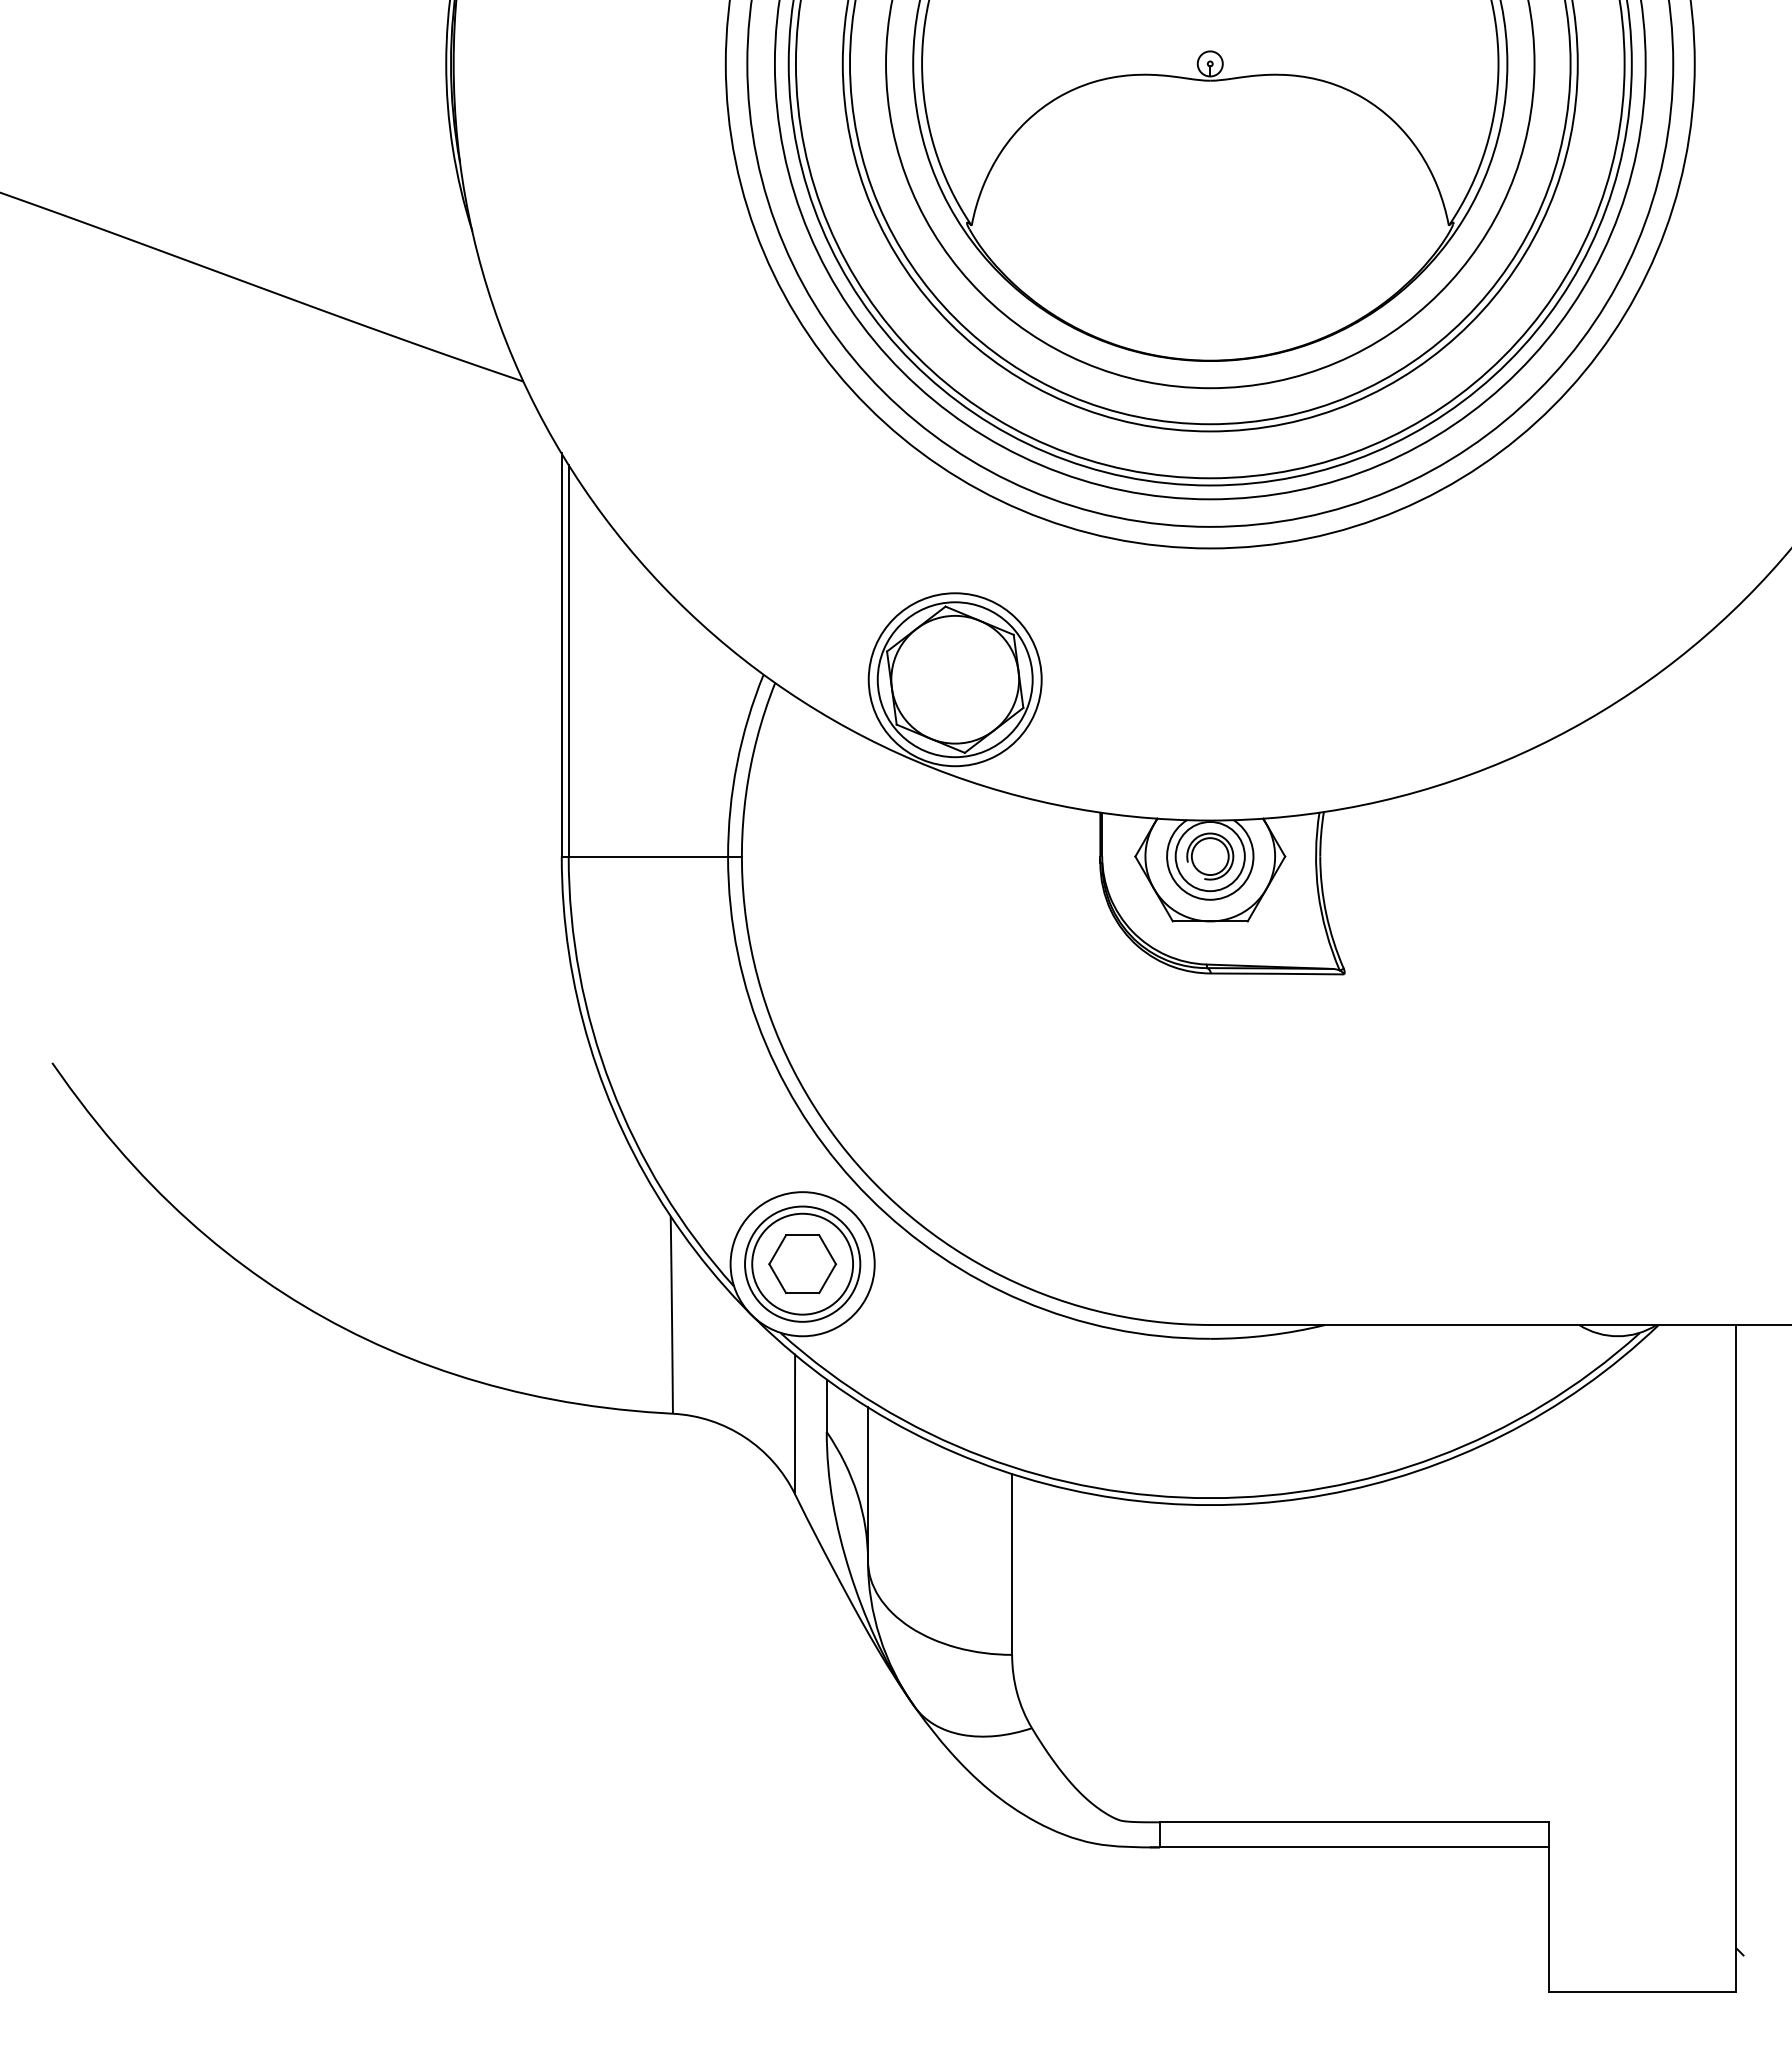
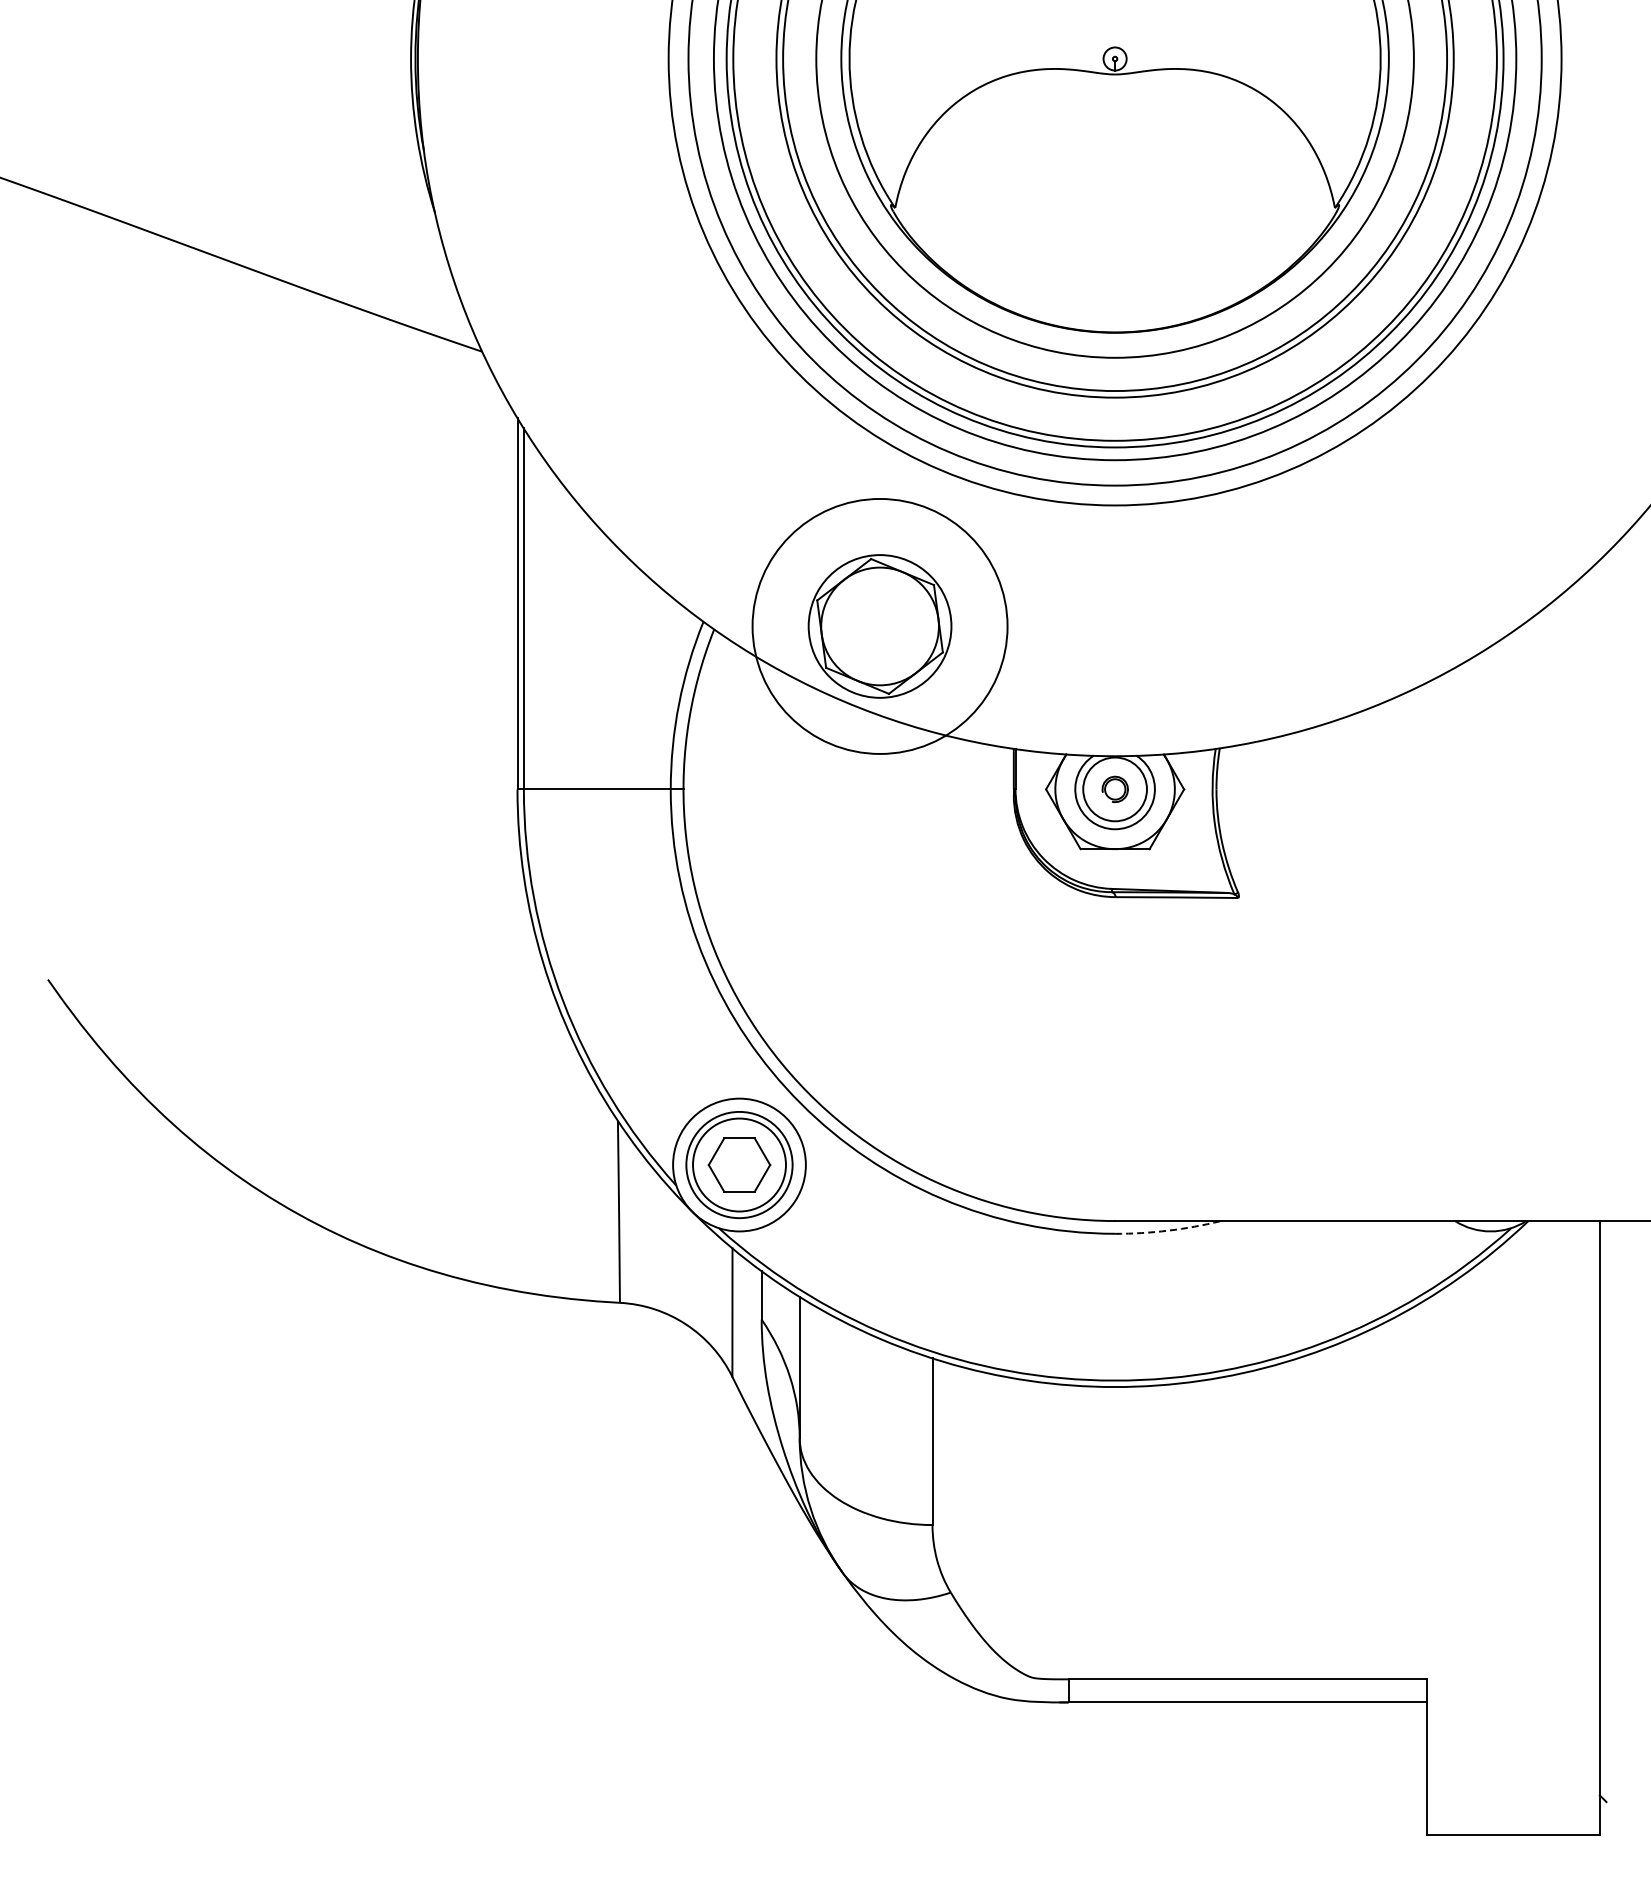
circle: (954, 679) -> (879, 626), size x1.6
part: (1210, 856) -> (1115, 789), size x0.6
arc: (1268, 1335) -> (1168, 1230), solid -> dashed

